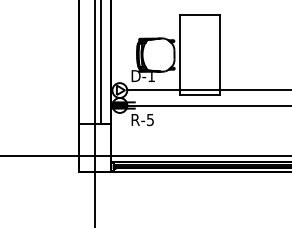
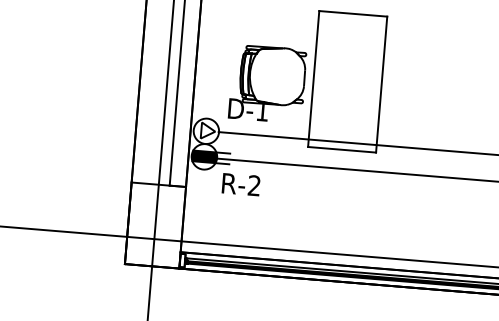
text: (150, 119) -> (254, 185), R-5 -> R-2

